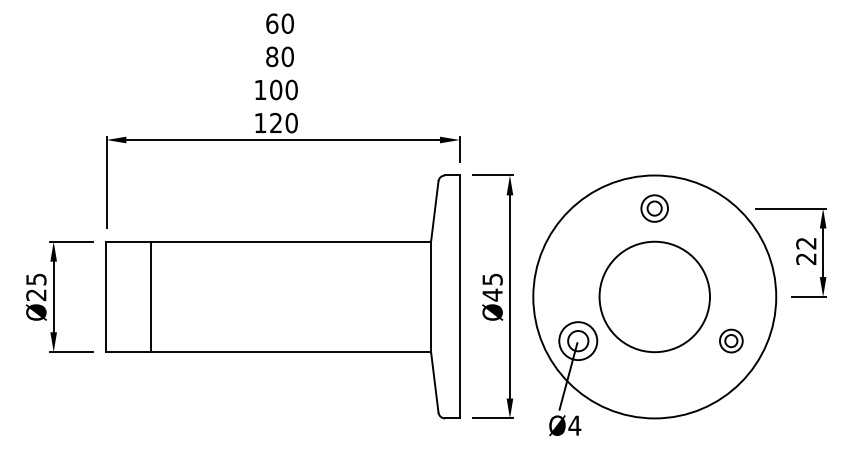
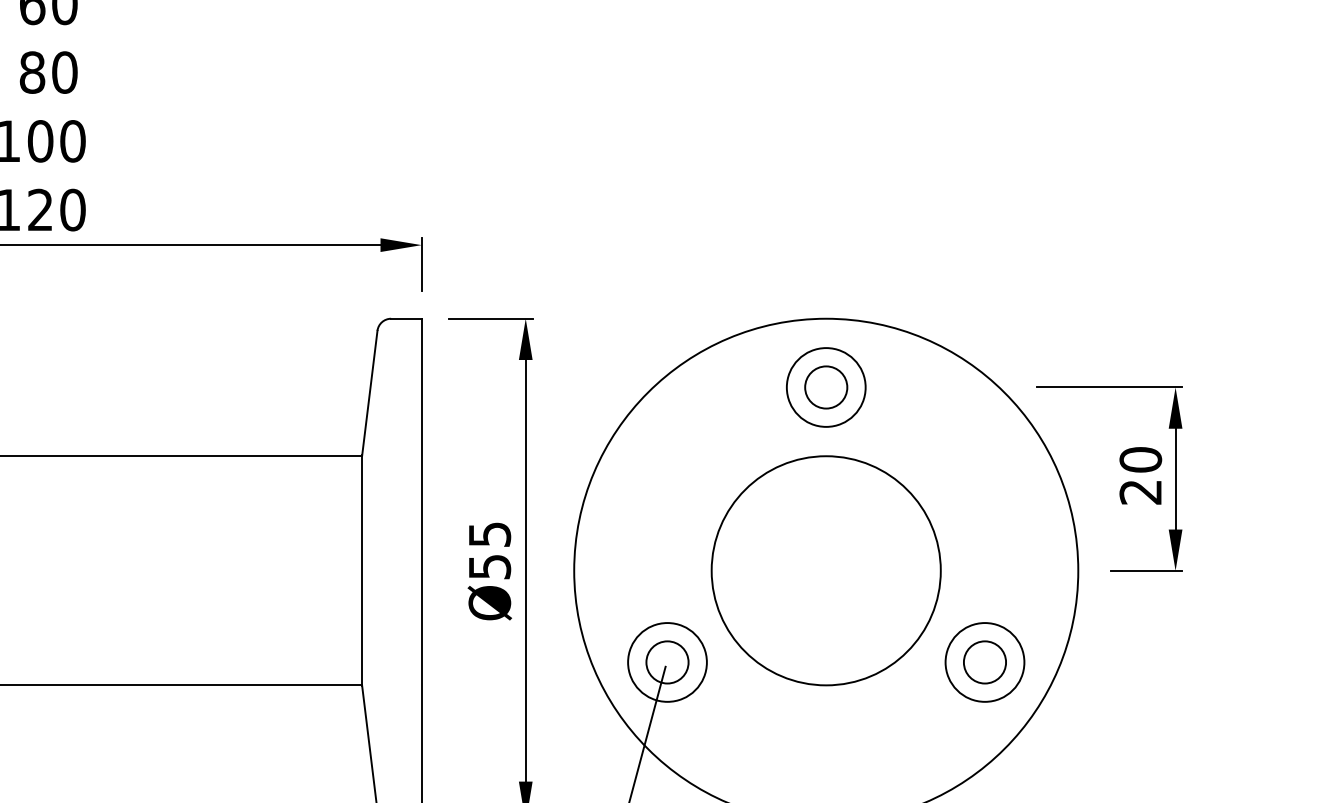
part: (654, 208) -> (825, 387), size x1.43
text: (806, 243) -> (1141, 459), 22 -> 20
text: (492, 294) -> (489, 565), Ø45 -> Ø55
part: (731, 340) -> (985, 661), size x1.67

